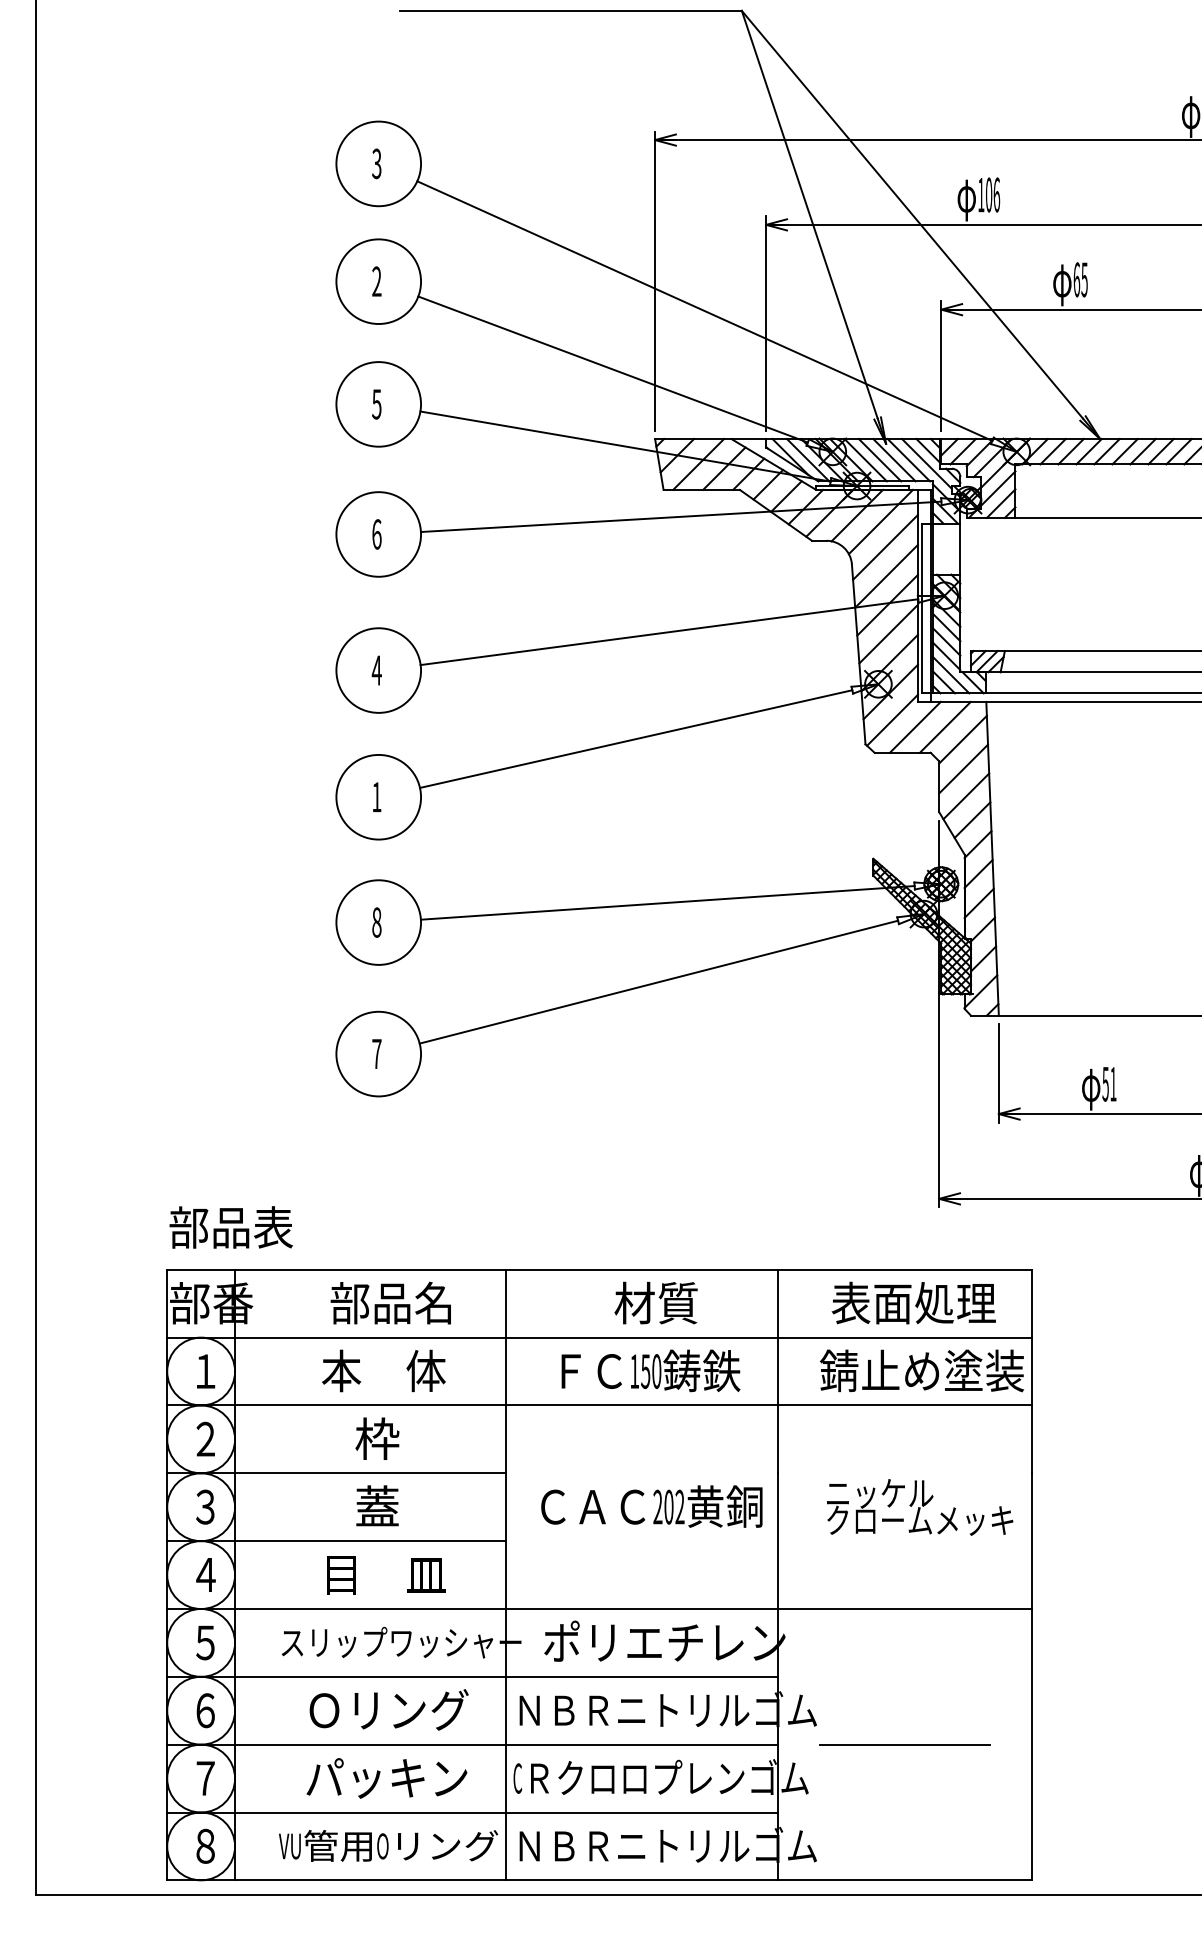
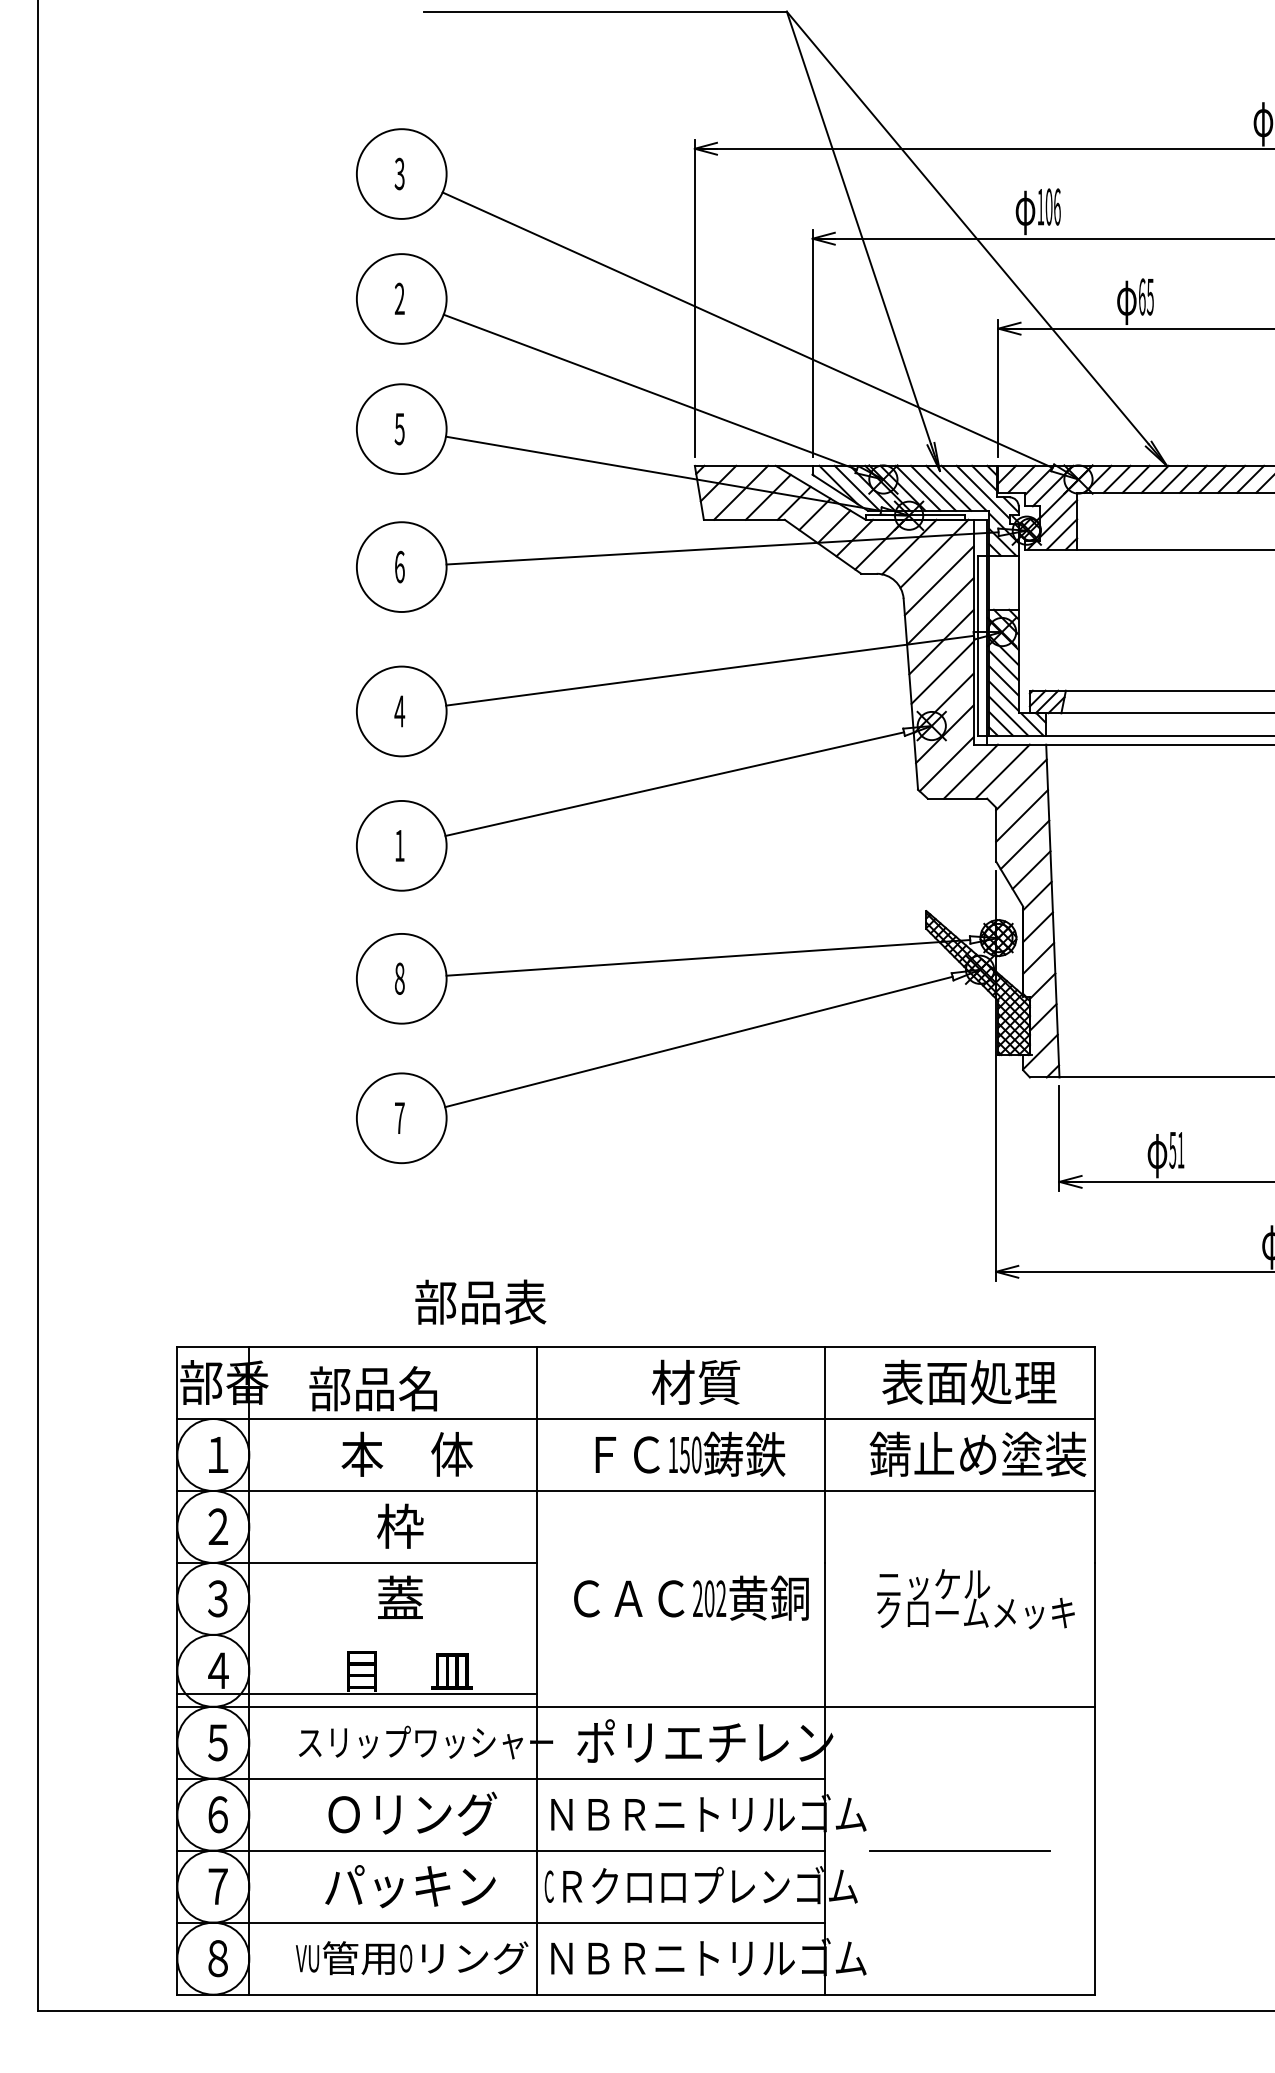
text: (230, 1227) -> (479, 1302), moved
text: (390, 1302) -> (372, 1388), moved
line: (336, 1541) -> (356, 1694), moved

